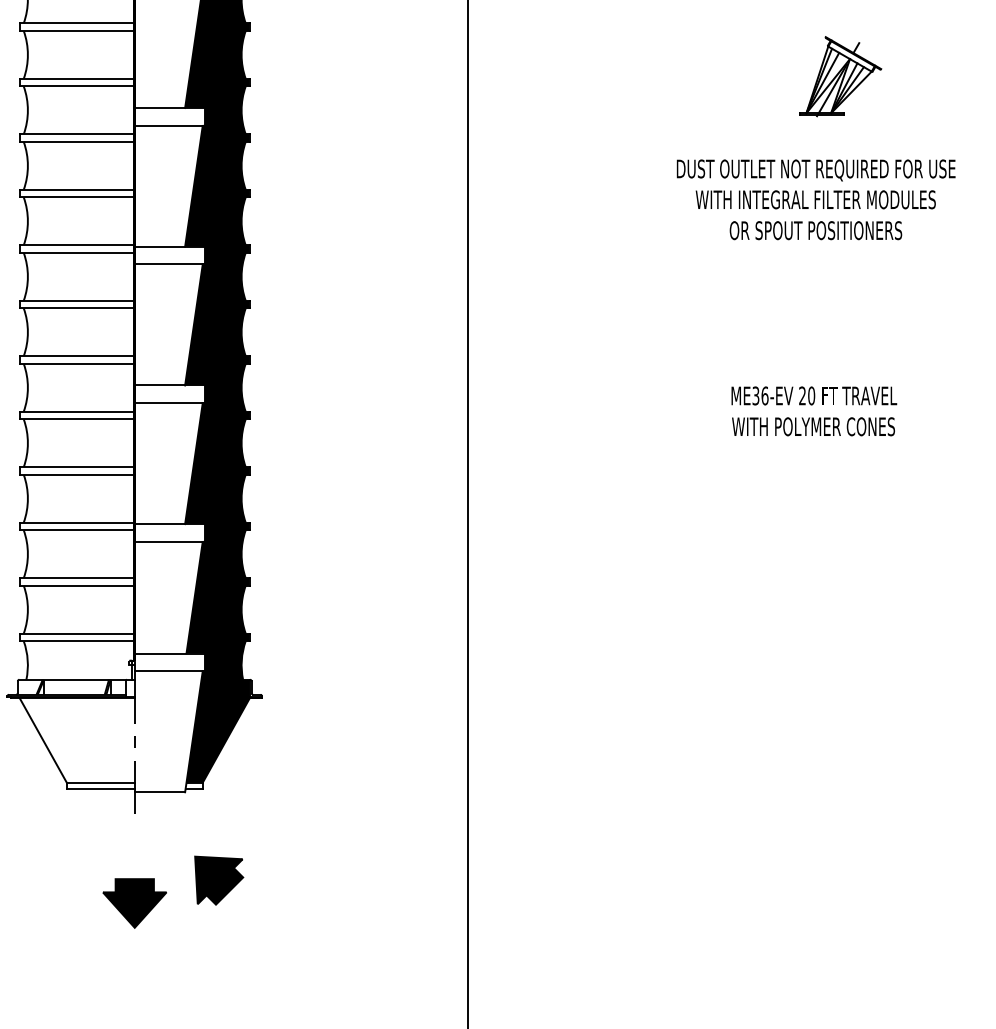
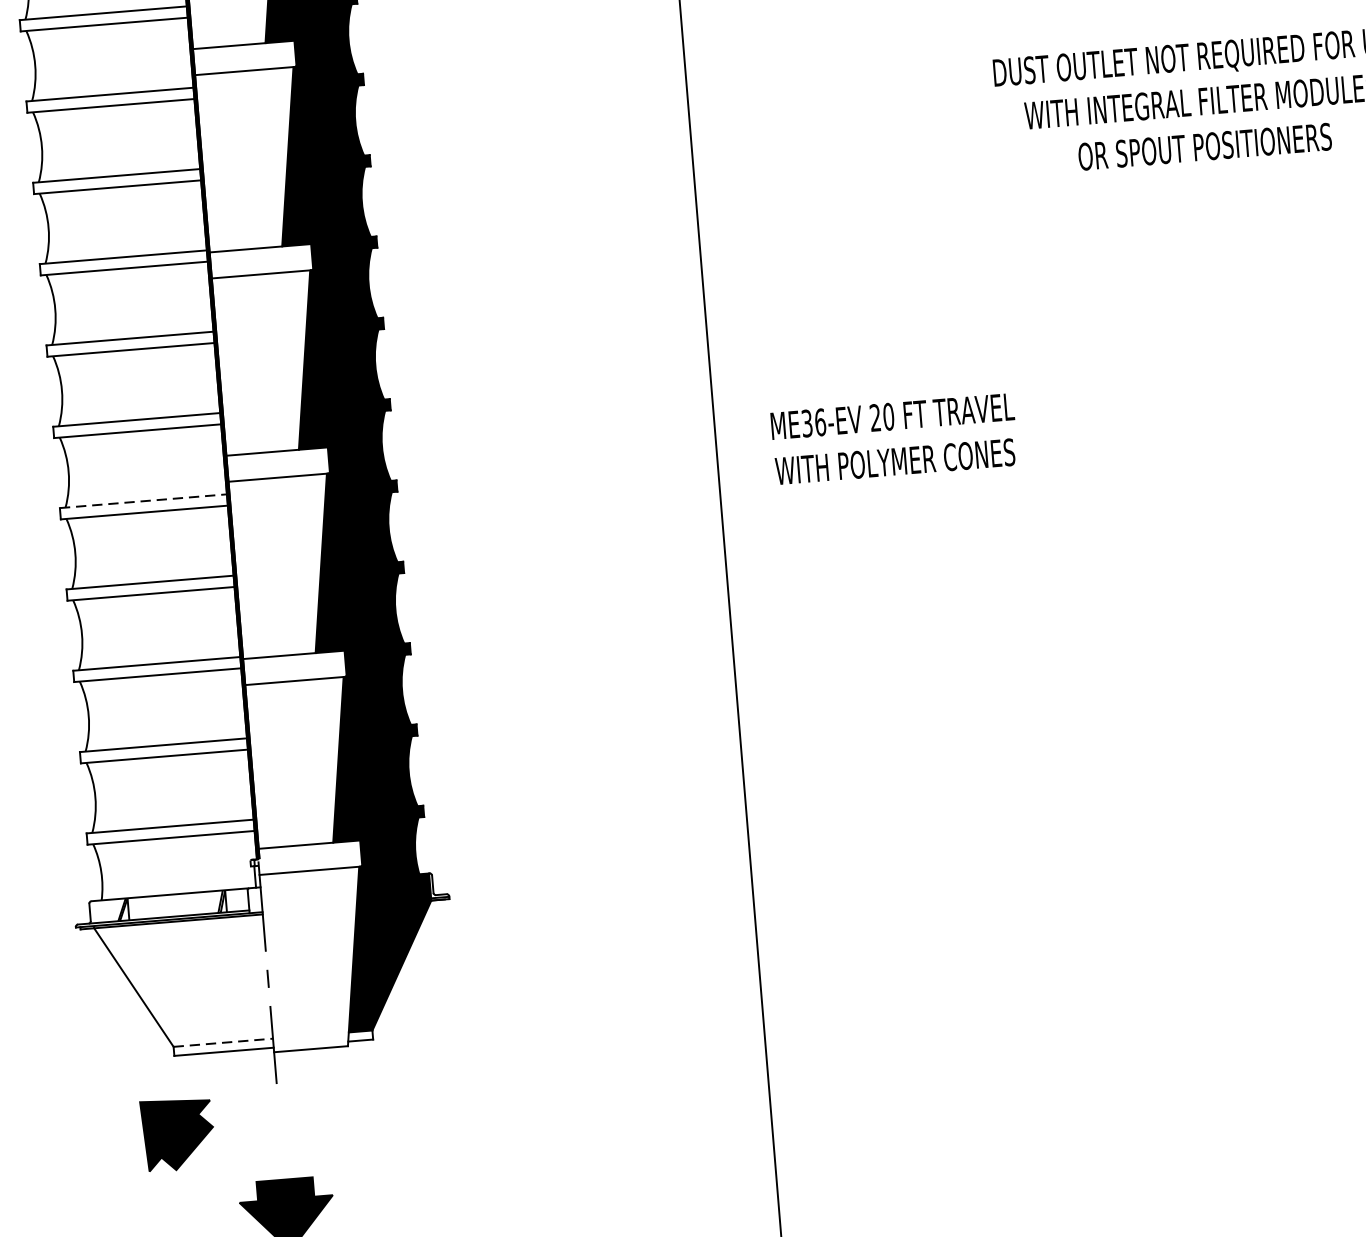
line: (77, 411) -> (144, 500), solid -> dashed
text: (814, 411) -> (894, 439), moved
line: (100, 783) -> (222, 1043), solid -> dashed
part: (219, 880) -> (178, 1134), moved

